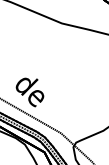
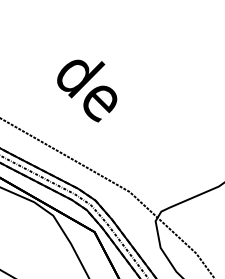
text: (29, 92) -> (86, 91), moved

